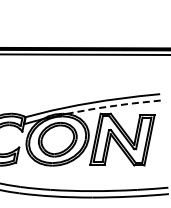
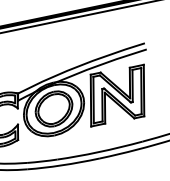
line: (113, 106) -> (101, 64), dashed -> solid

